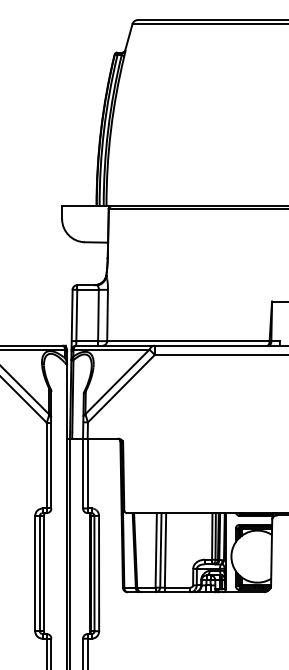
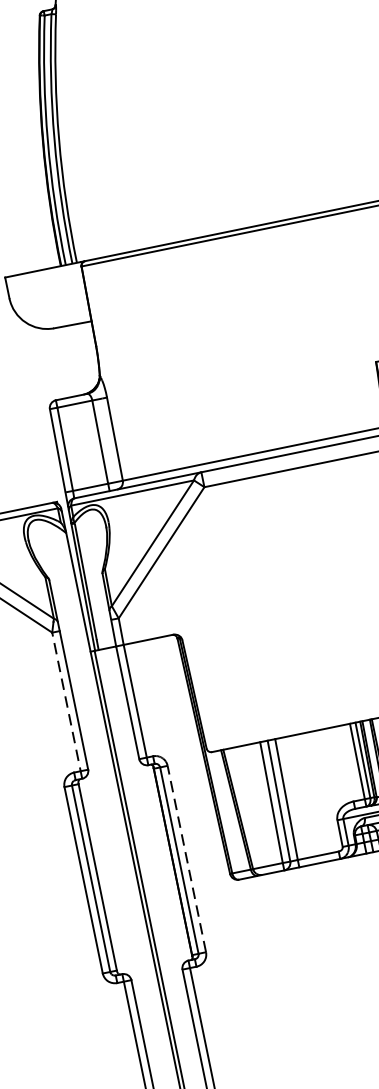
line: (46, 467) -> (66, 705), solid -> dashed
line: (99, 573) -> (187, 858), solid -> dashed

